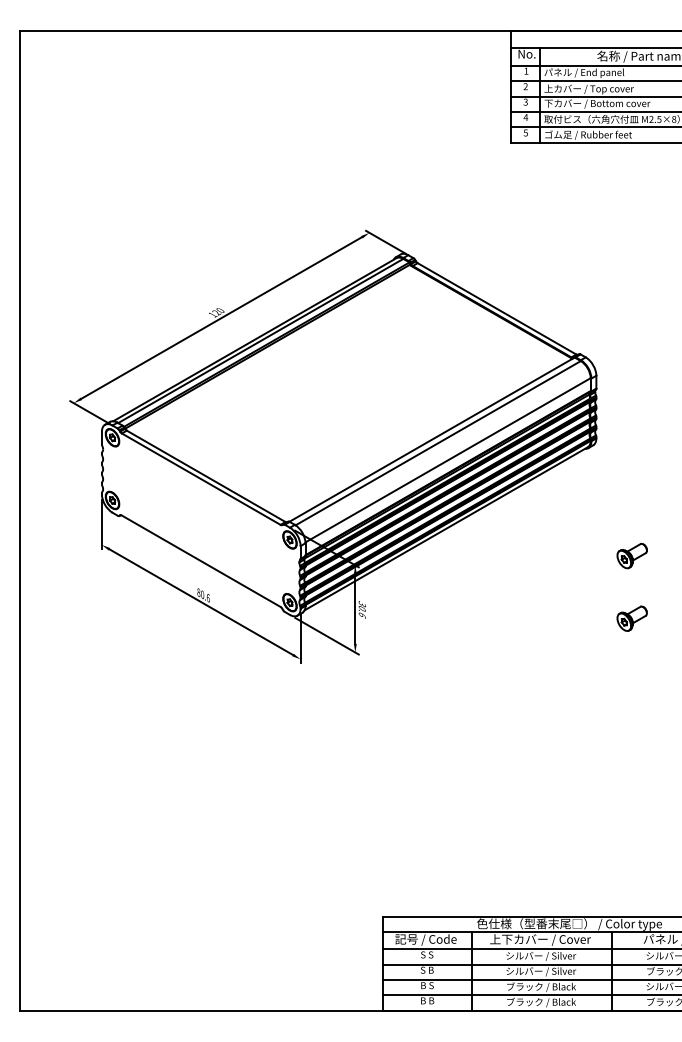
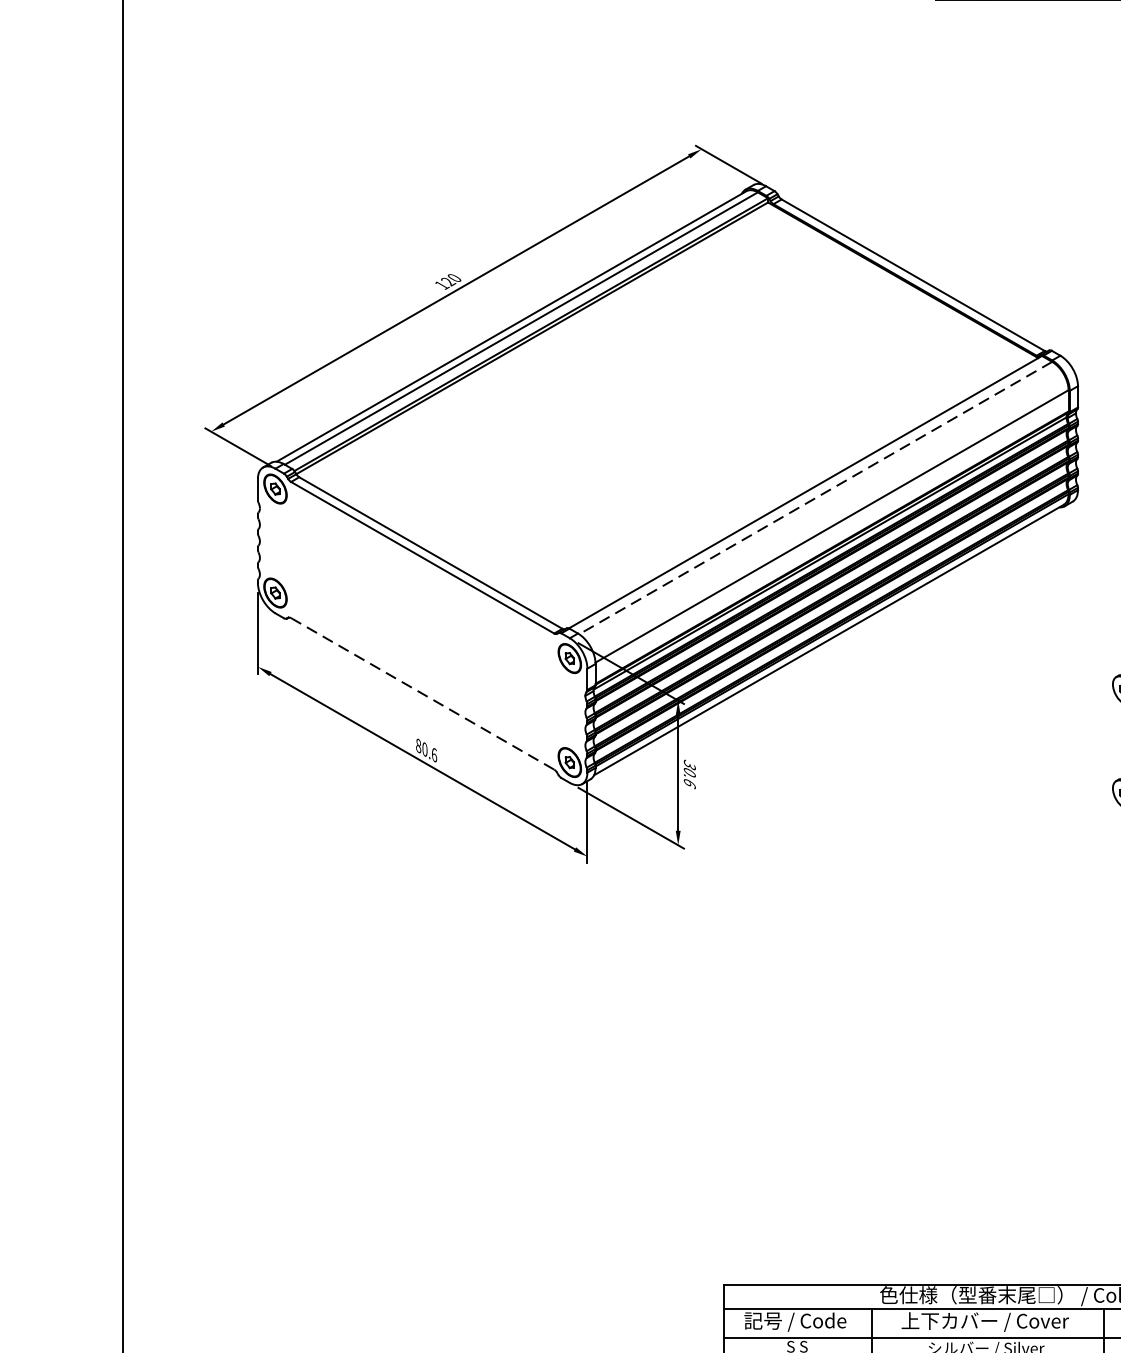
line: (438, 443) -> (816, 498), solid -> dashed
line: (201, 561) -> (423, 694), solid -> dashed

